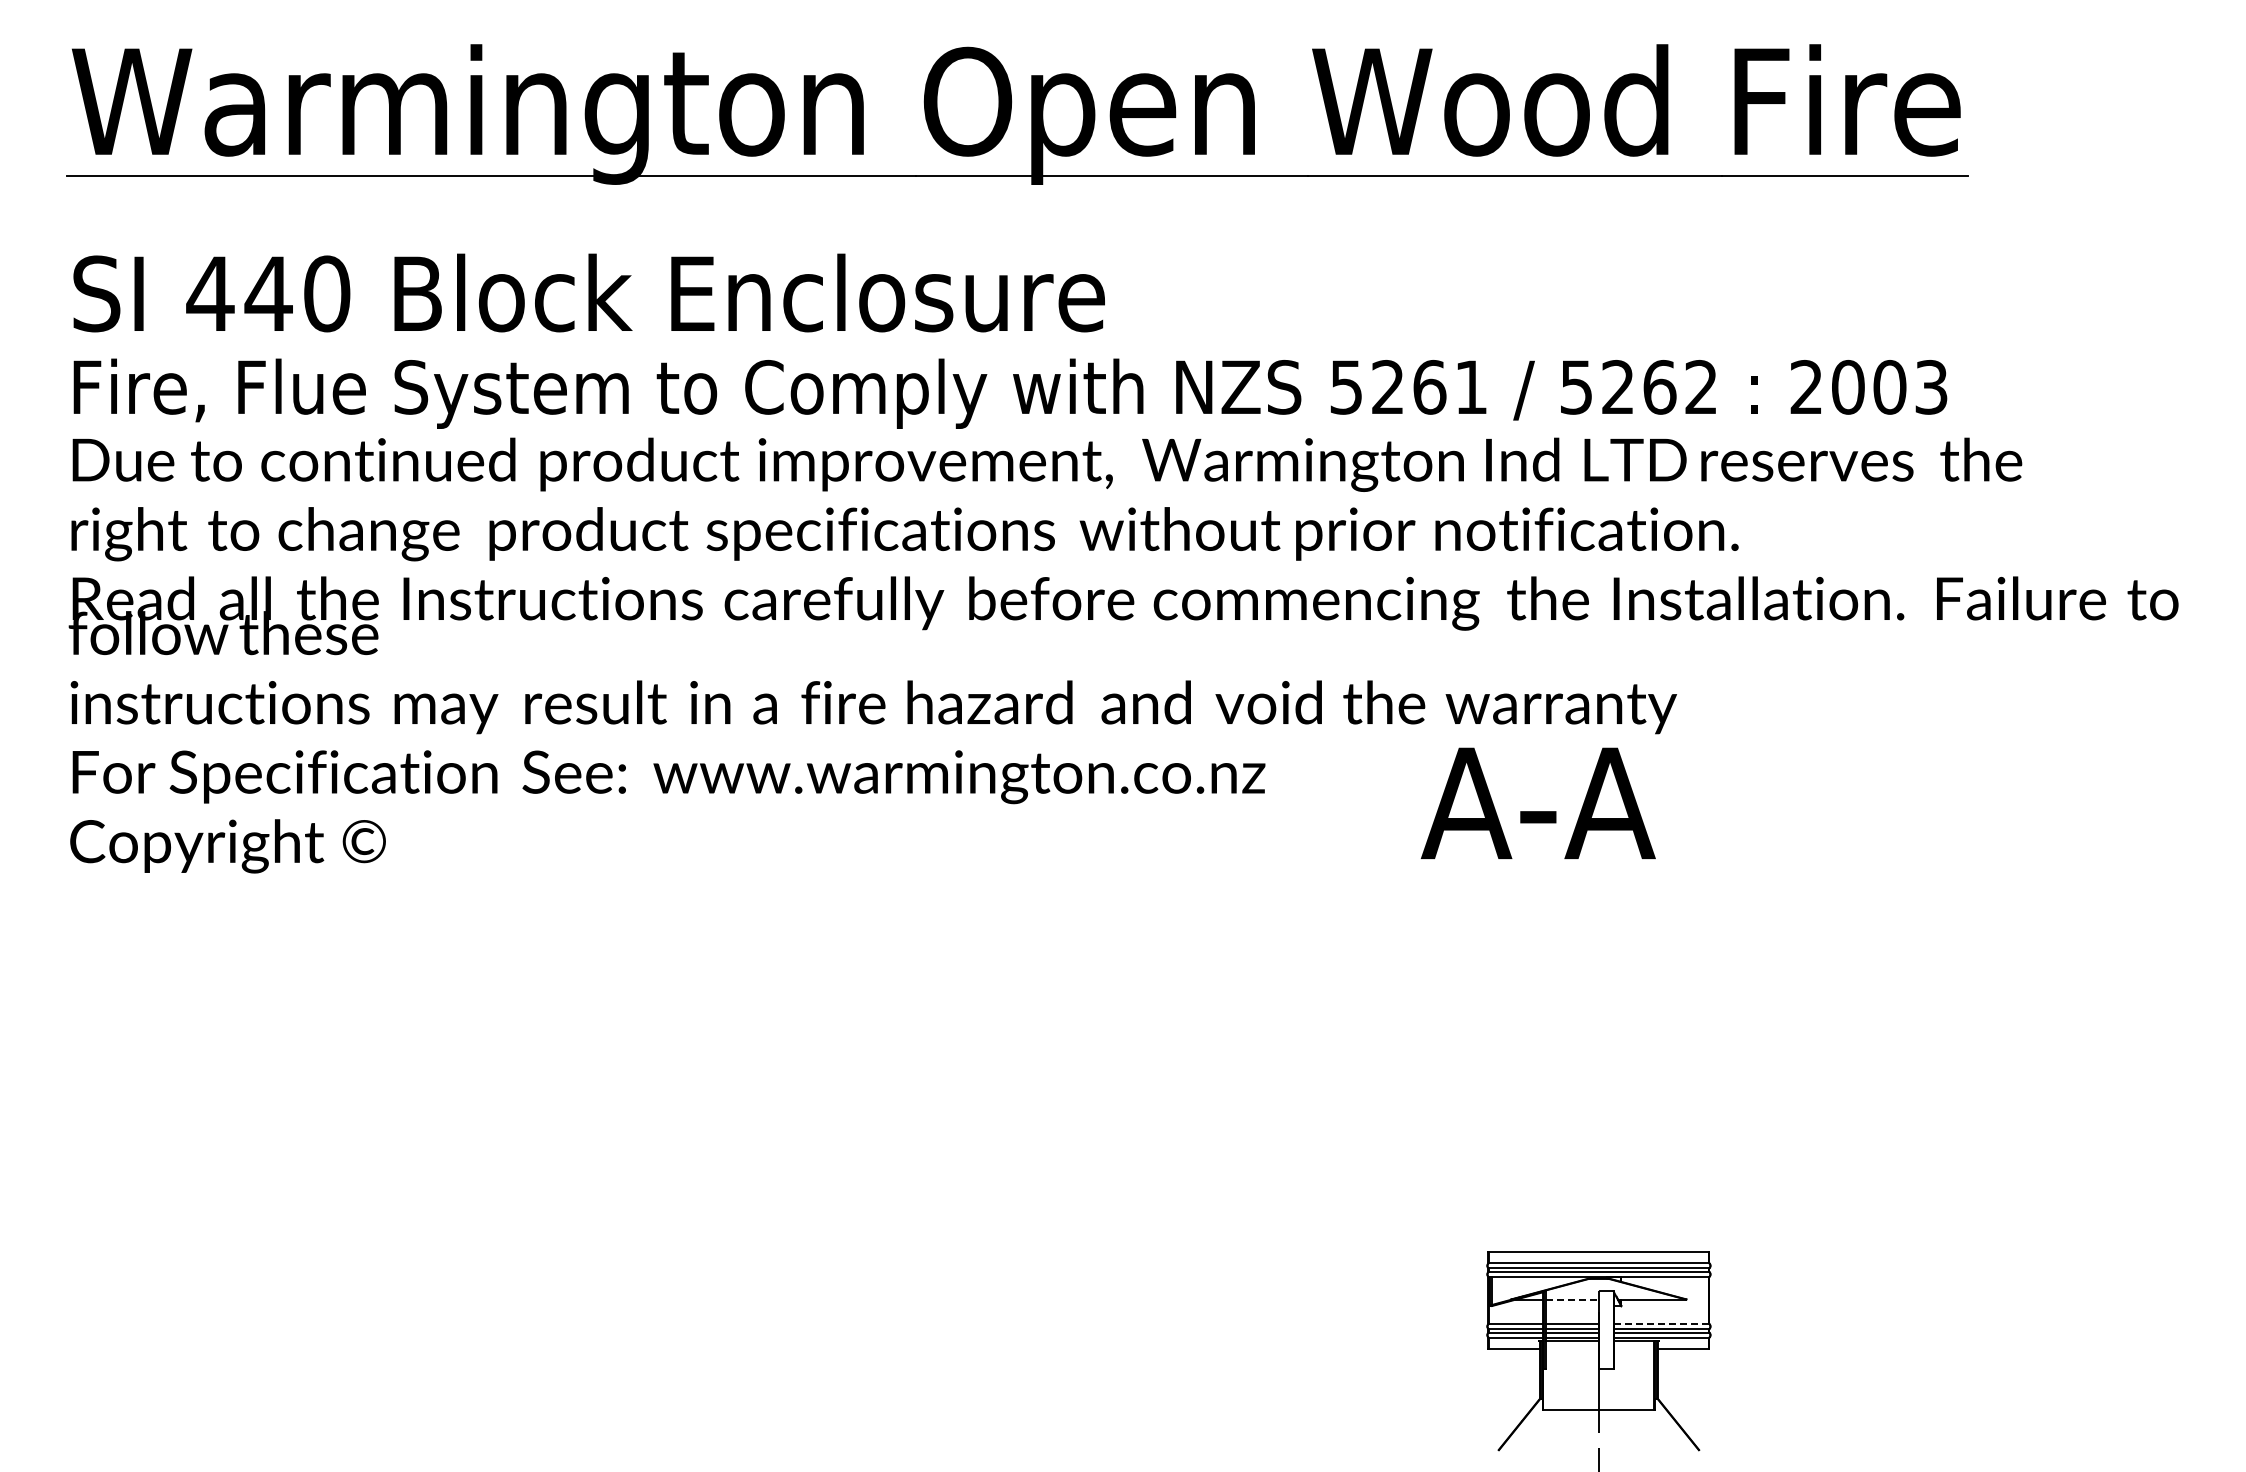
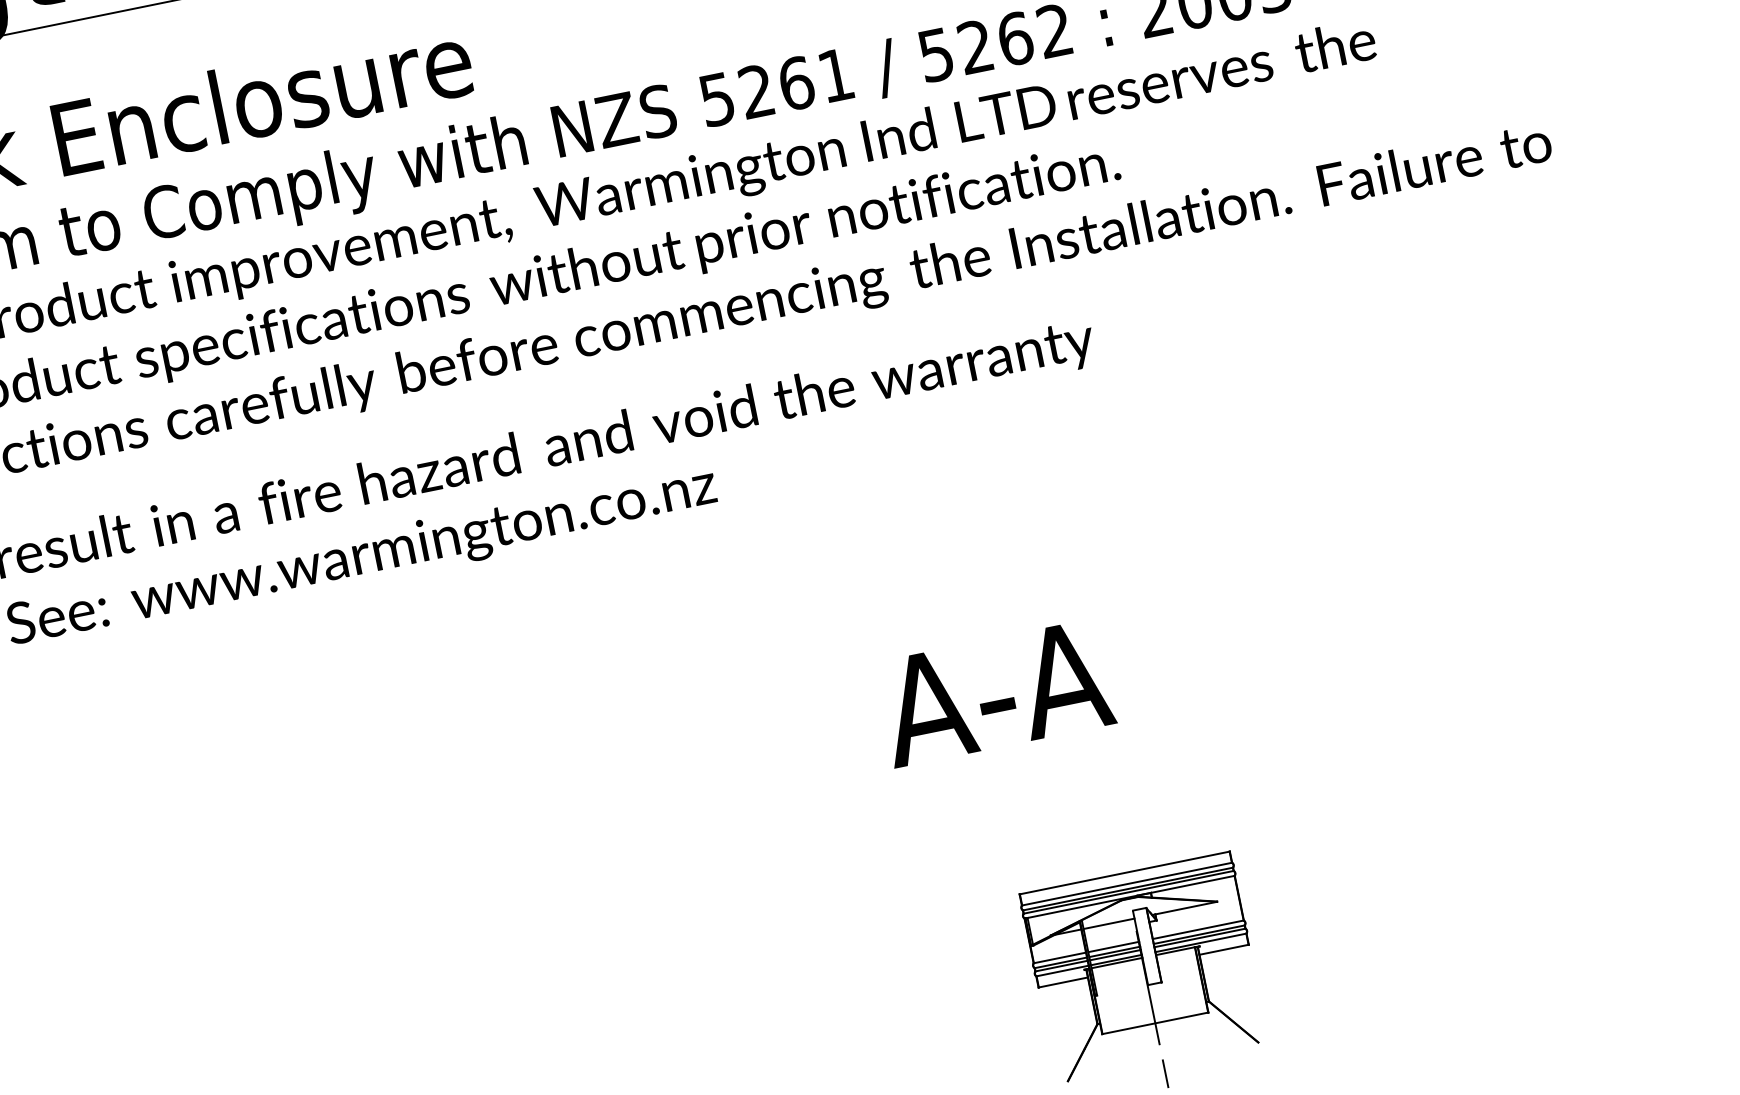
text: (1537, 802) -> (994, 692), moved
line: (1572, 1299) -> (1108, 923), dashed -> solid
line: (1661, 1323) -> (1198, 929), dashed -> solid

